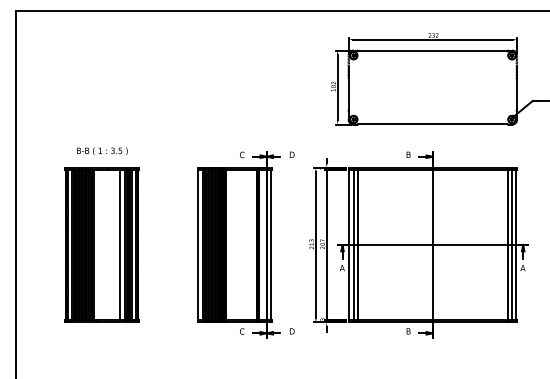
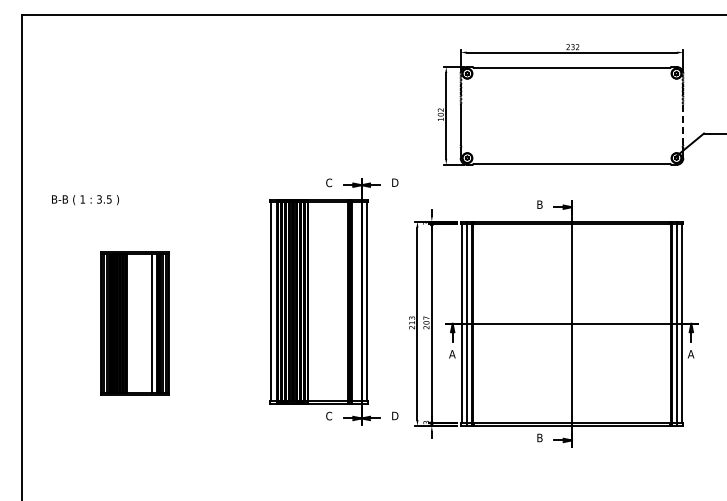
line: (517, 94) -> (683, 124), solid -> dashed
text: (102, 151) -> (85, 200), moved
part: (101, 244) -> (134, 323), size x0.7
part: (245, 244) -> (333, 301), moved

